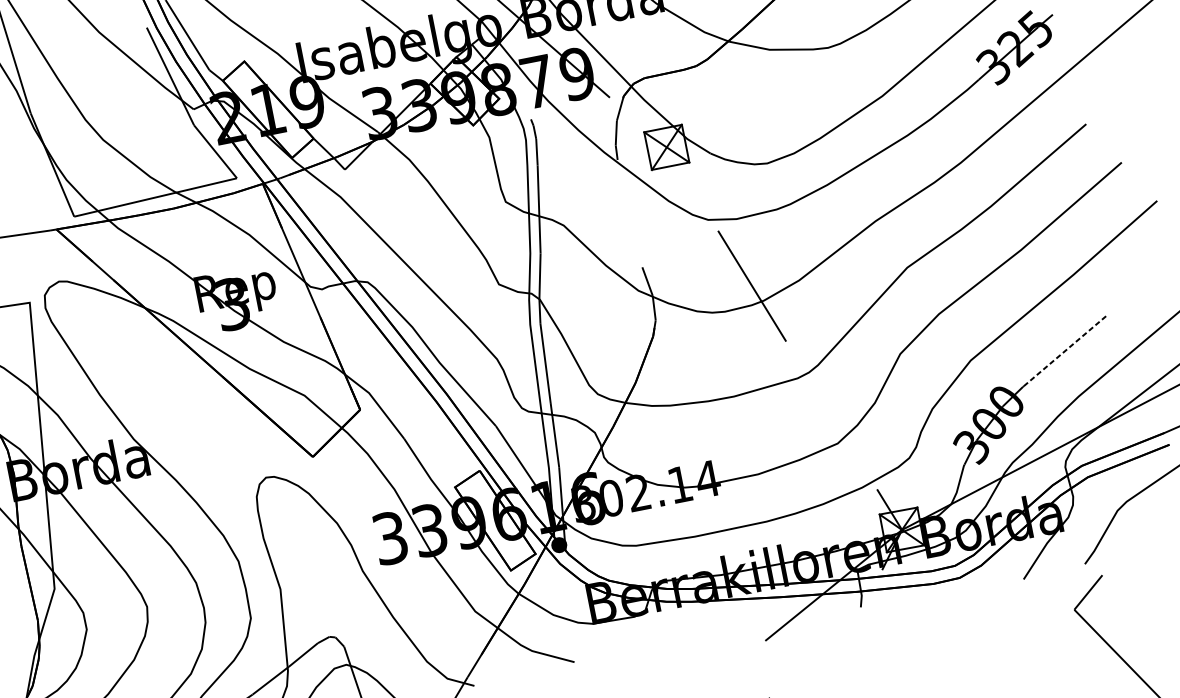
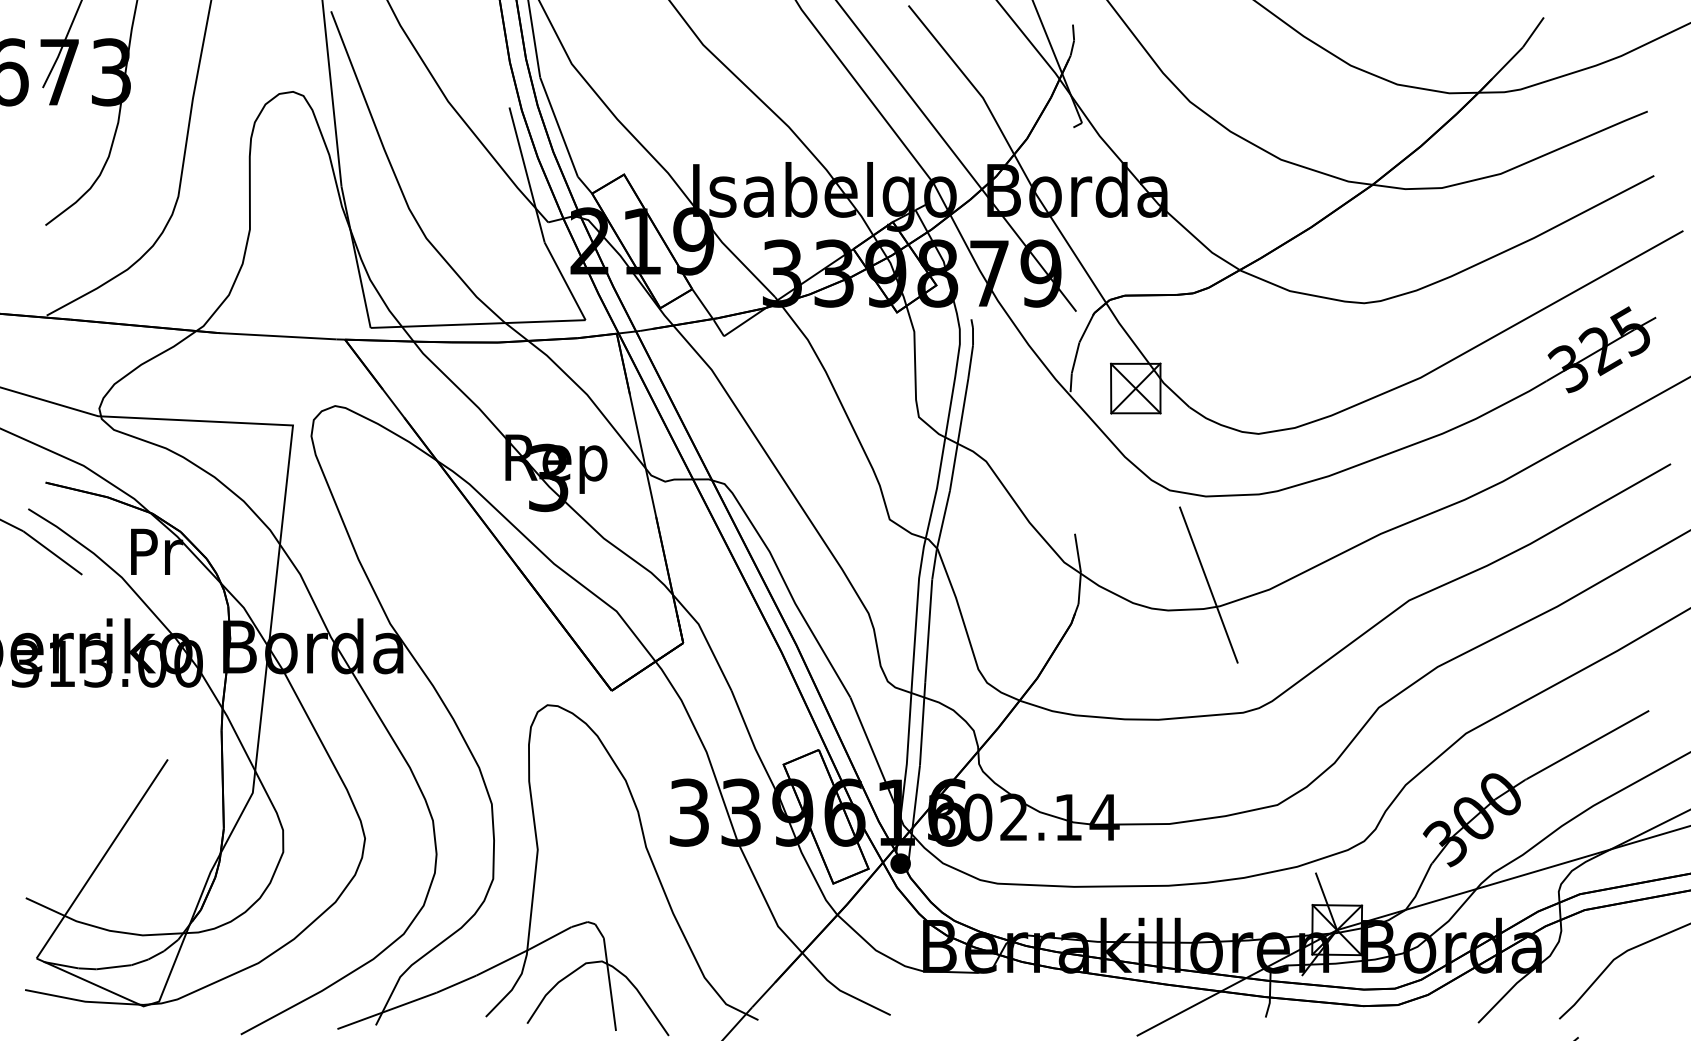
line: (1065, 350) -> (1588, 744), dashed -> solid

